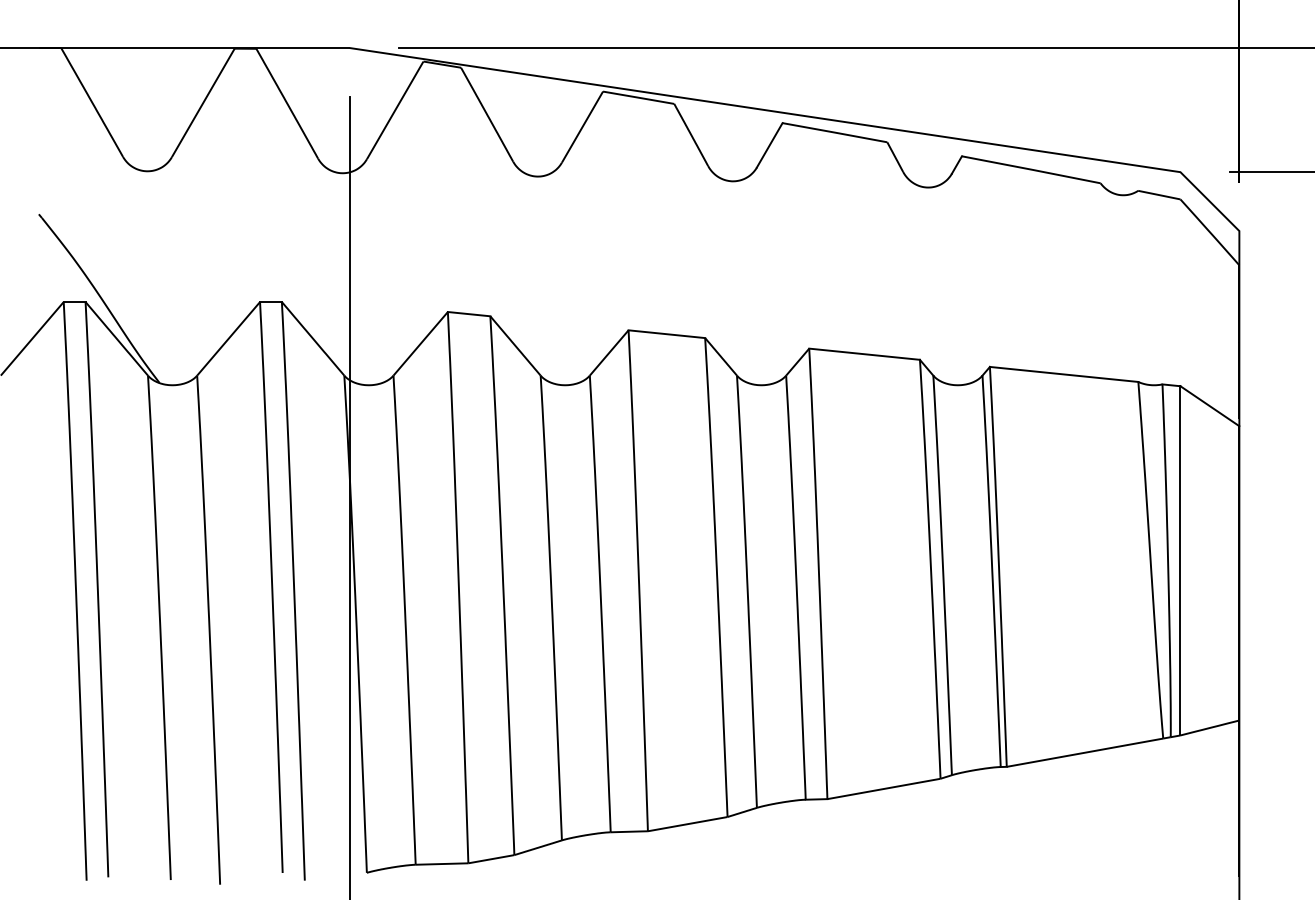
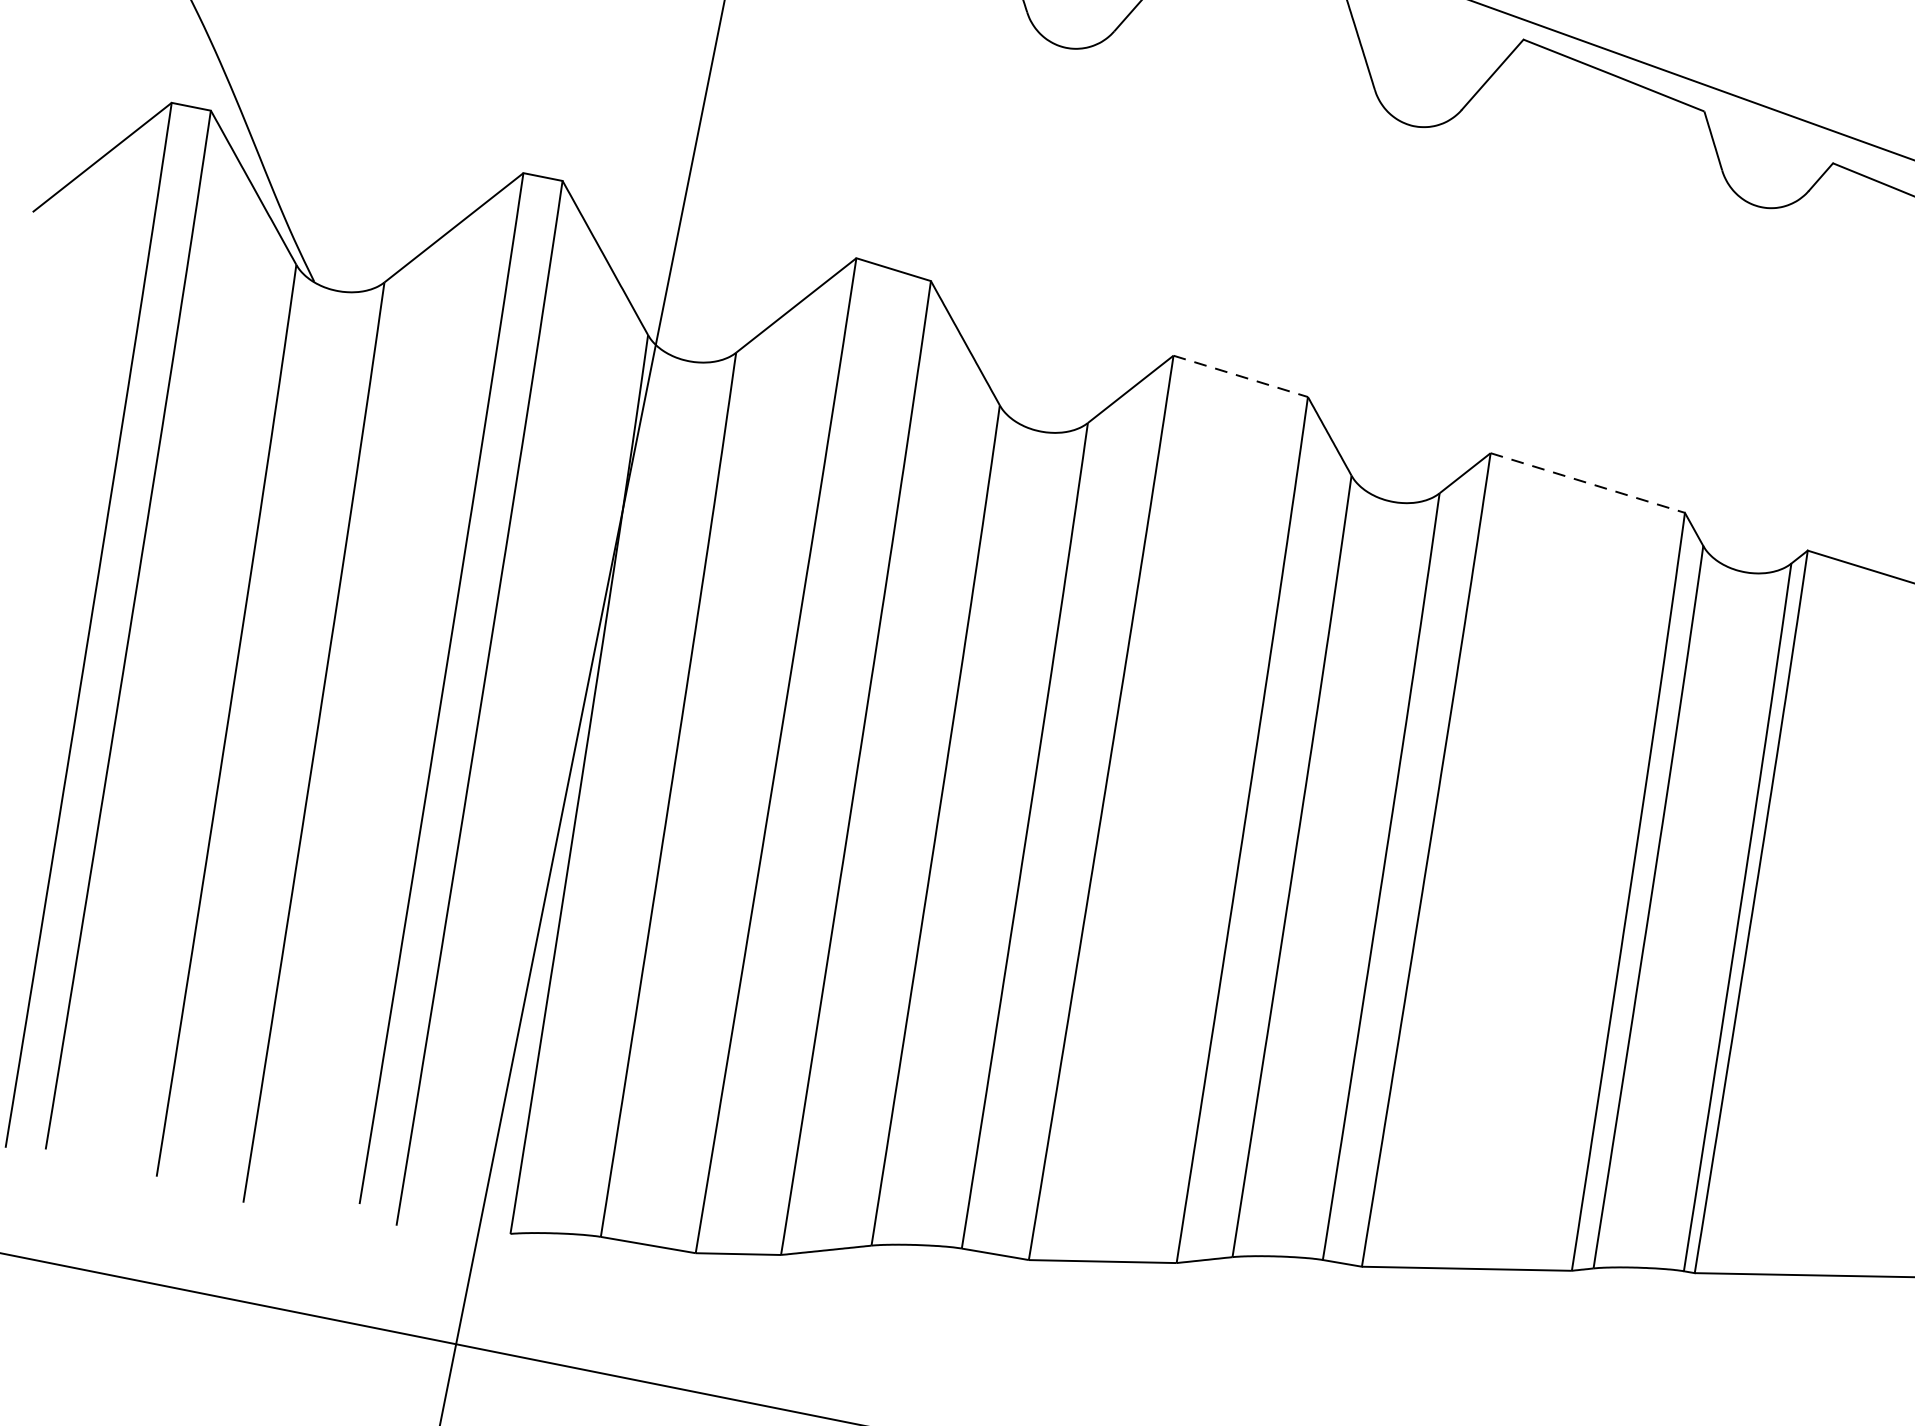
line: (667, 334) -> (1241, 377), solid -> dashed
line: (864, 354) -> (1587, 483), solid -> dashed

